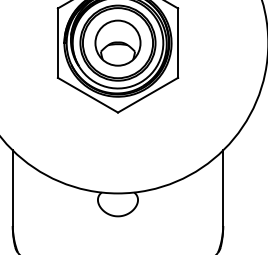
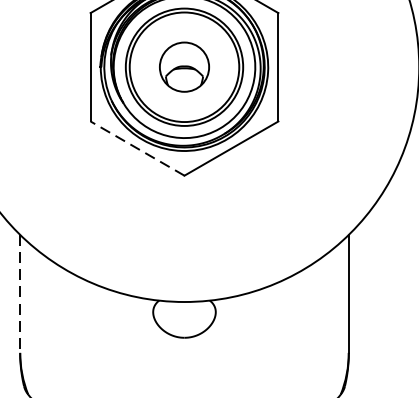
part: (117, 42) -> (183, 66), size x0.7
line: (87, 95) -> (136, 149), solid -> dashed
line: (12, 188) -> (19, 294), solid -> dashed

